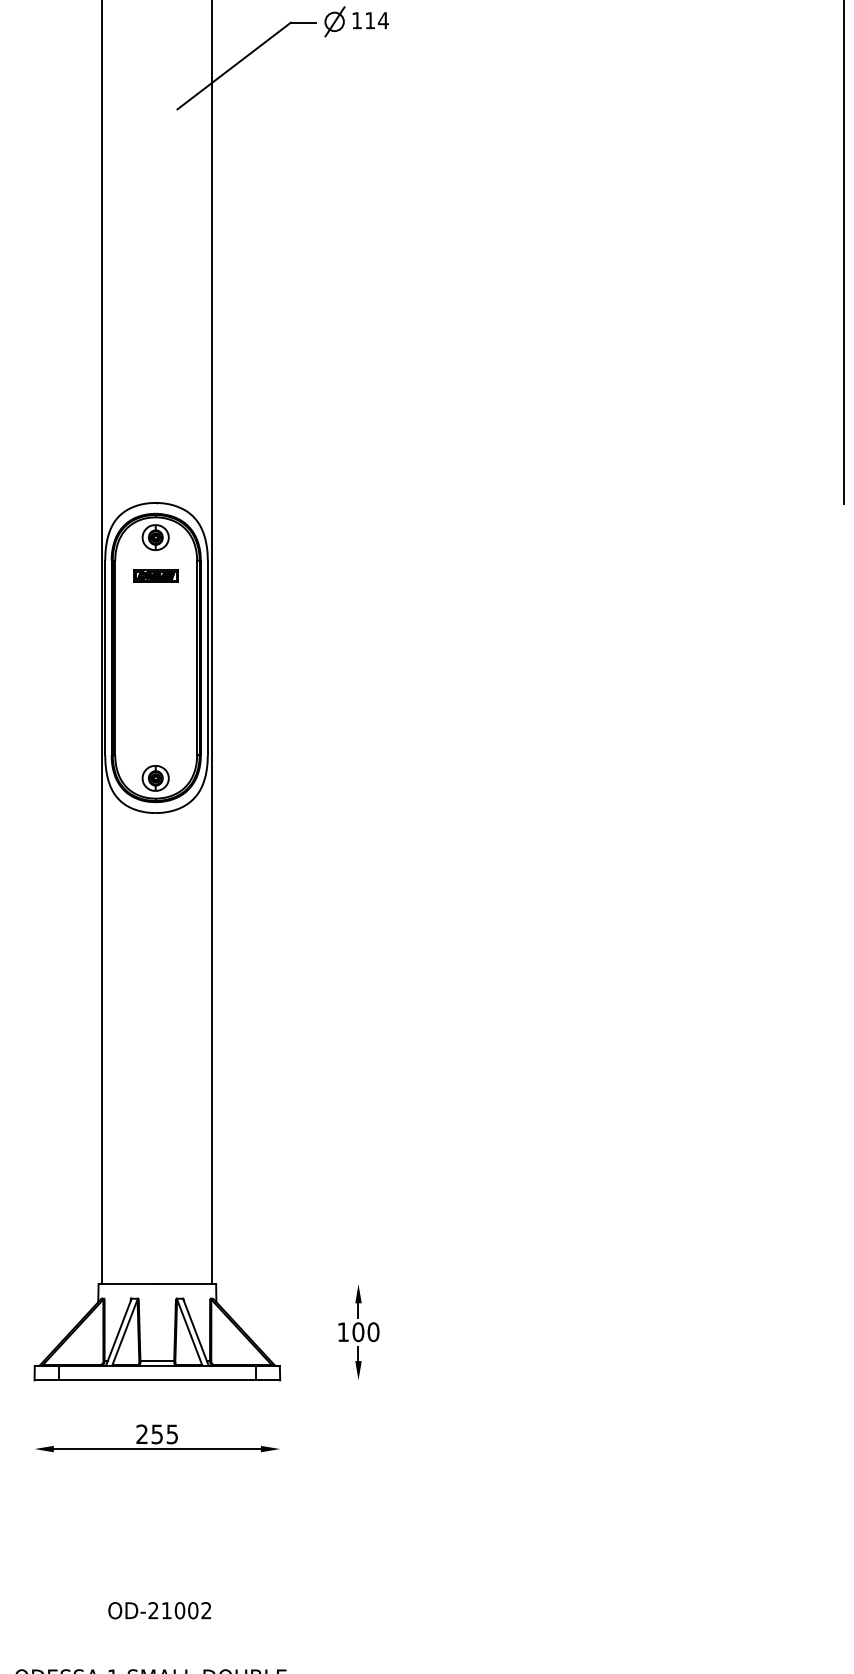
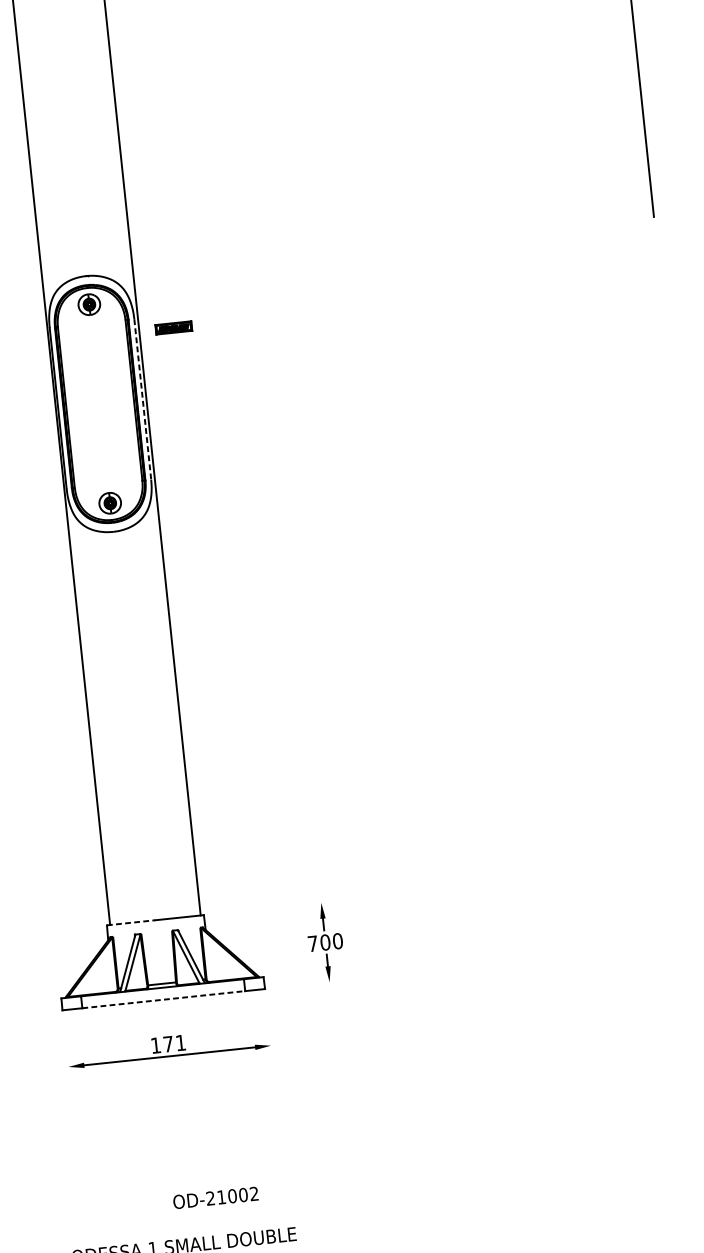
part: (155, 575) -> (173, 327), moved
line: (207, 658) -> (142, 399), solid -> dashed
line: (128, 1284) -> (131, 923), solid -> dashed
text: (342, 1331) -> (312, 943), 100 -> 700
line: (157, 1380) -> (163, 999), solid -> dashed
text: (156, 1434) -> (167, 1044), 255 -> 171
text: (159, 1610) -> (215, 1197), moved

